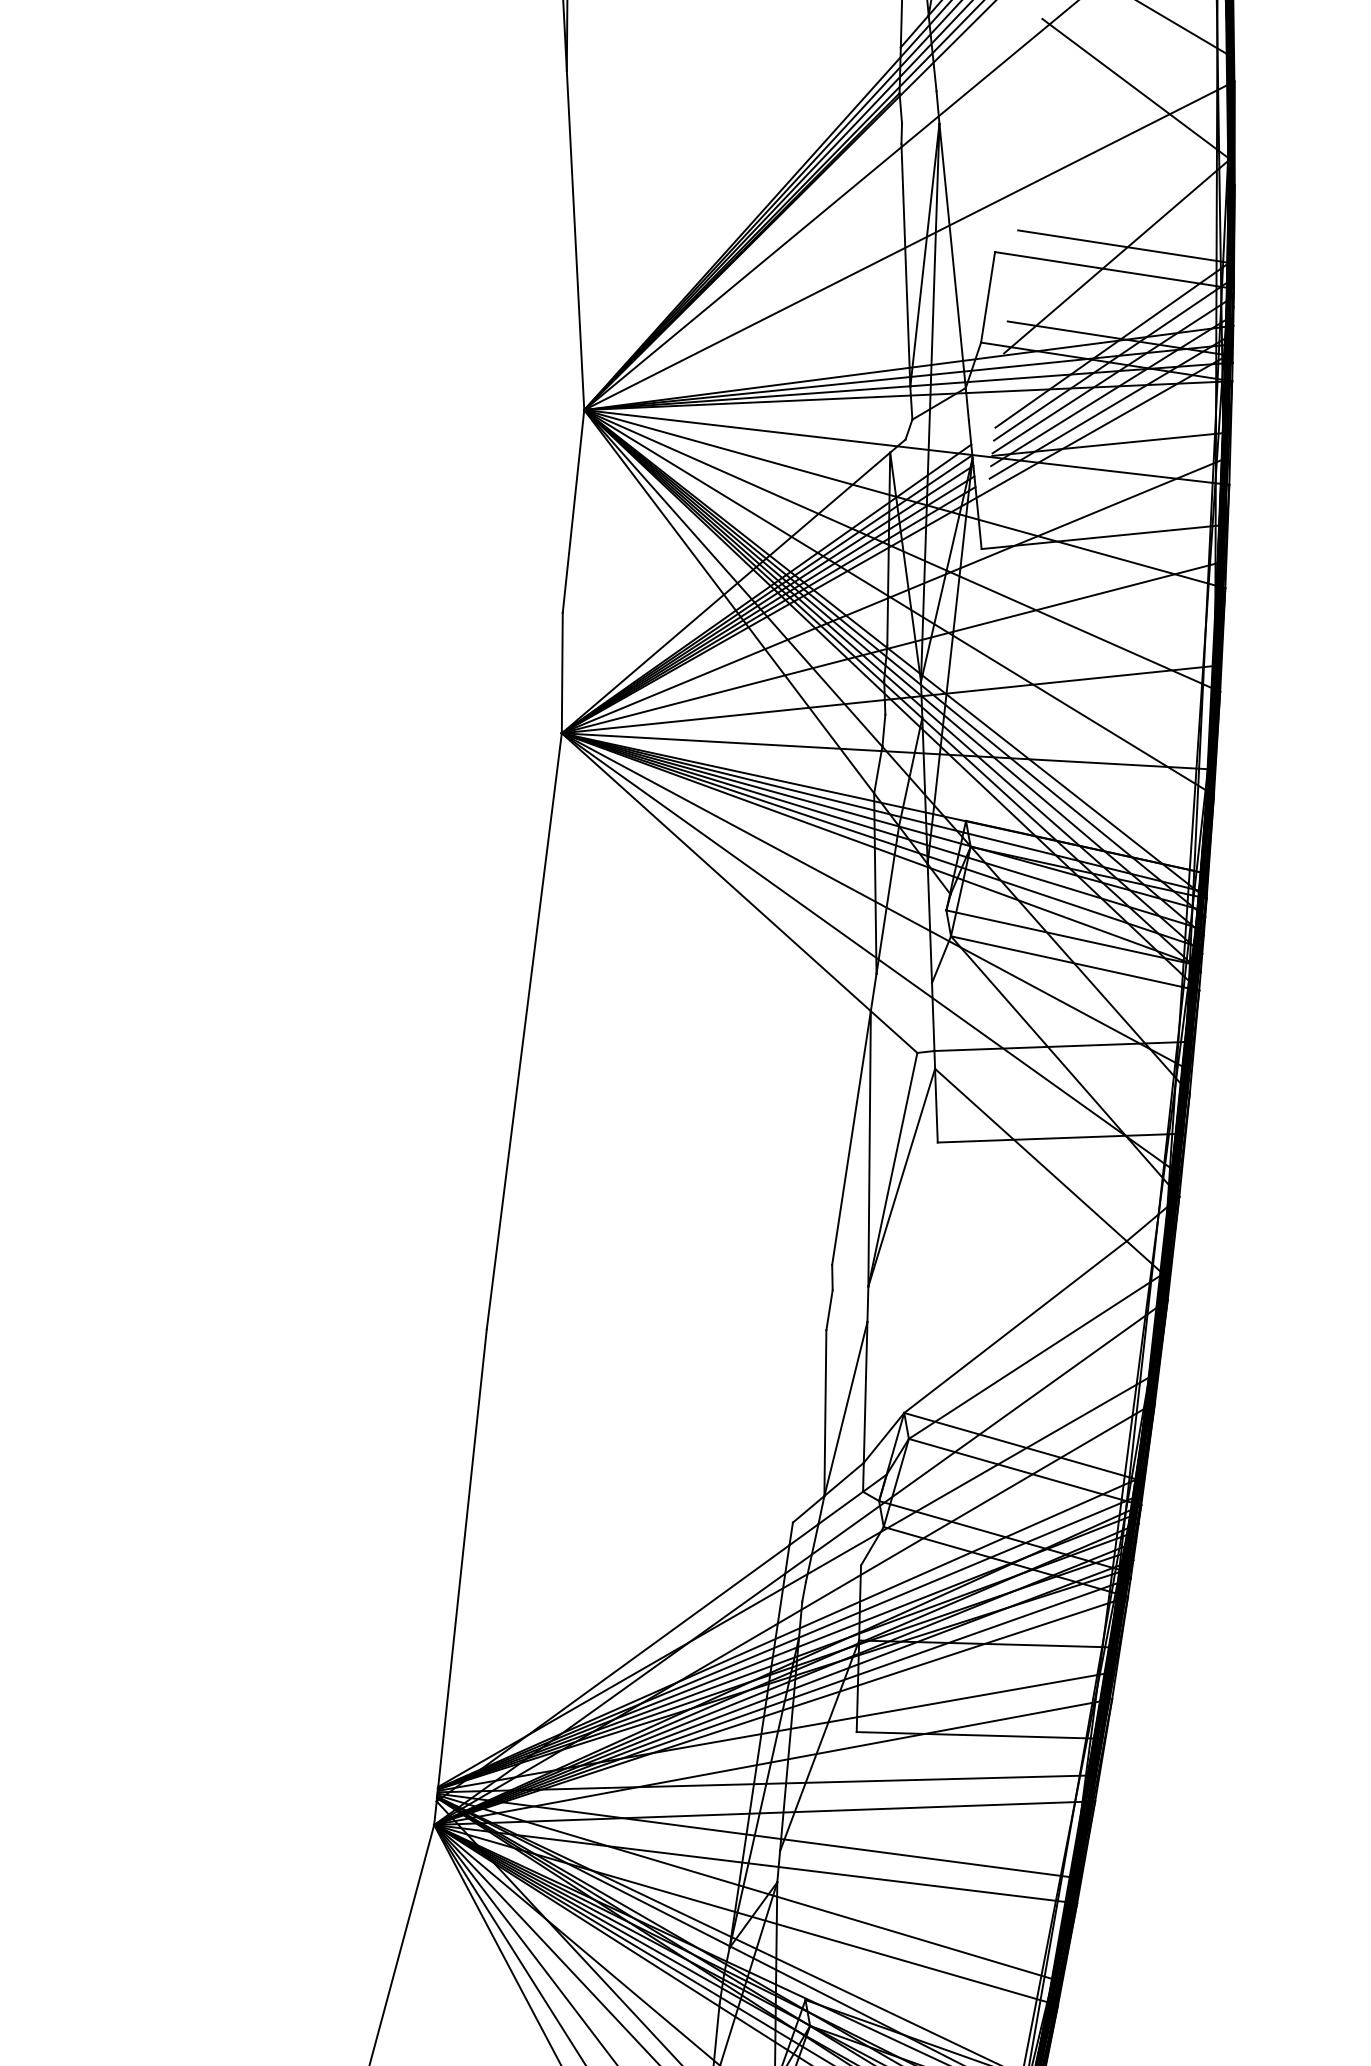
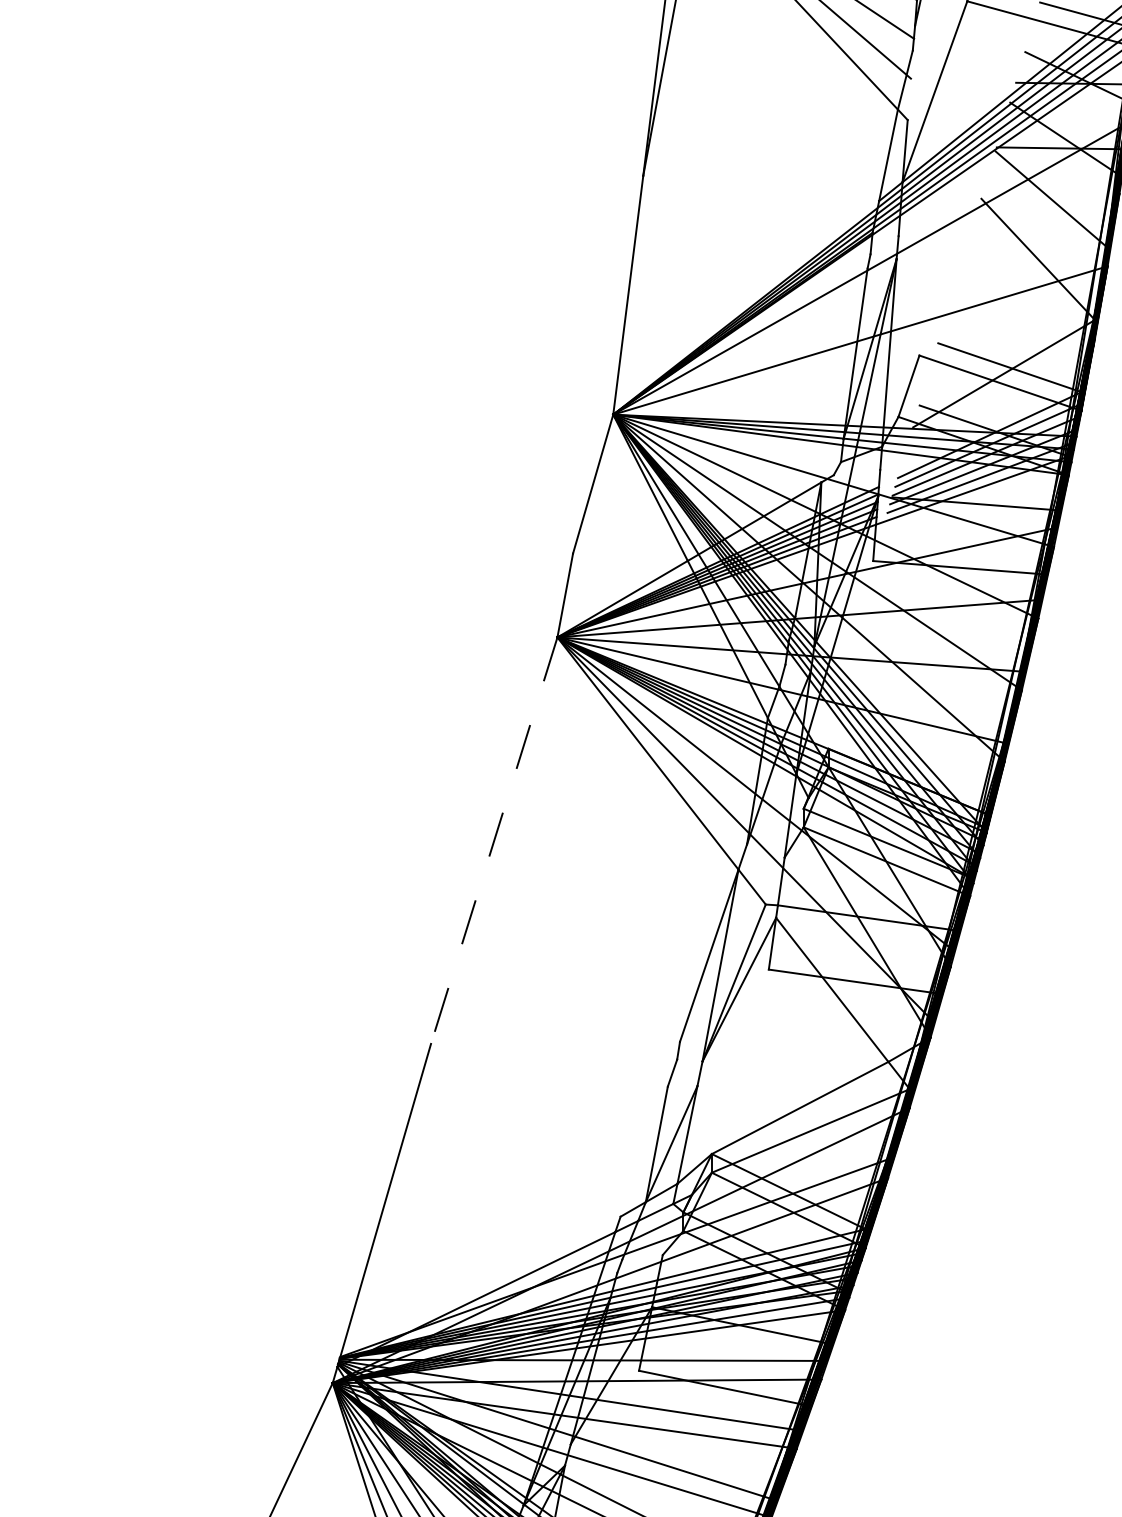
line: (524, 1031) -> (494, 840), solid -> dashed

